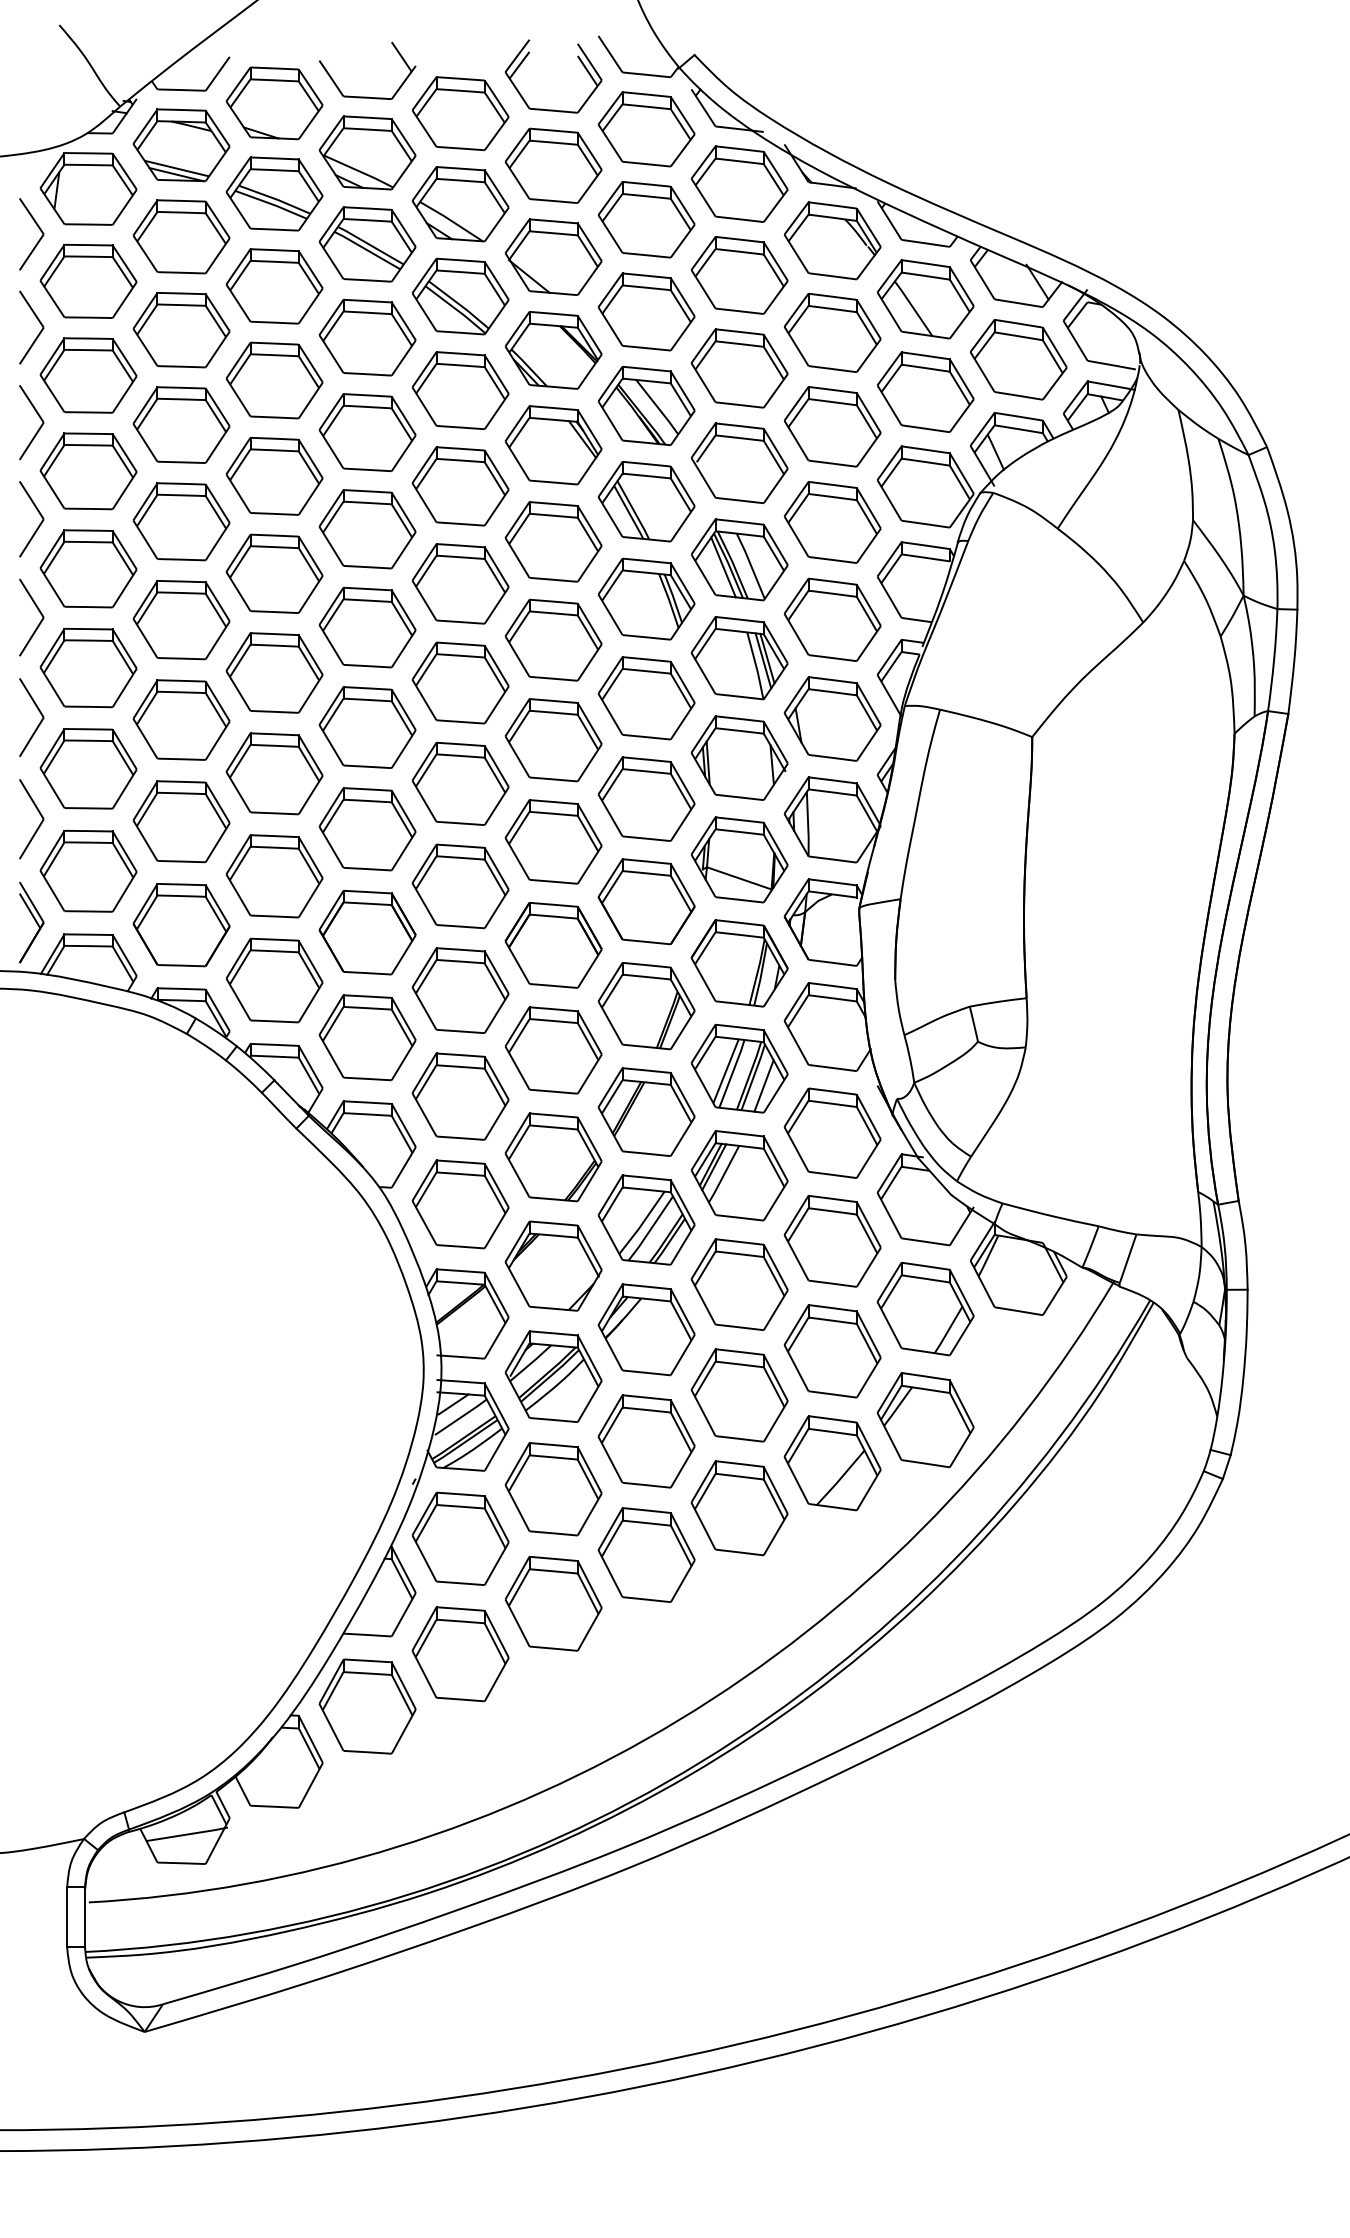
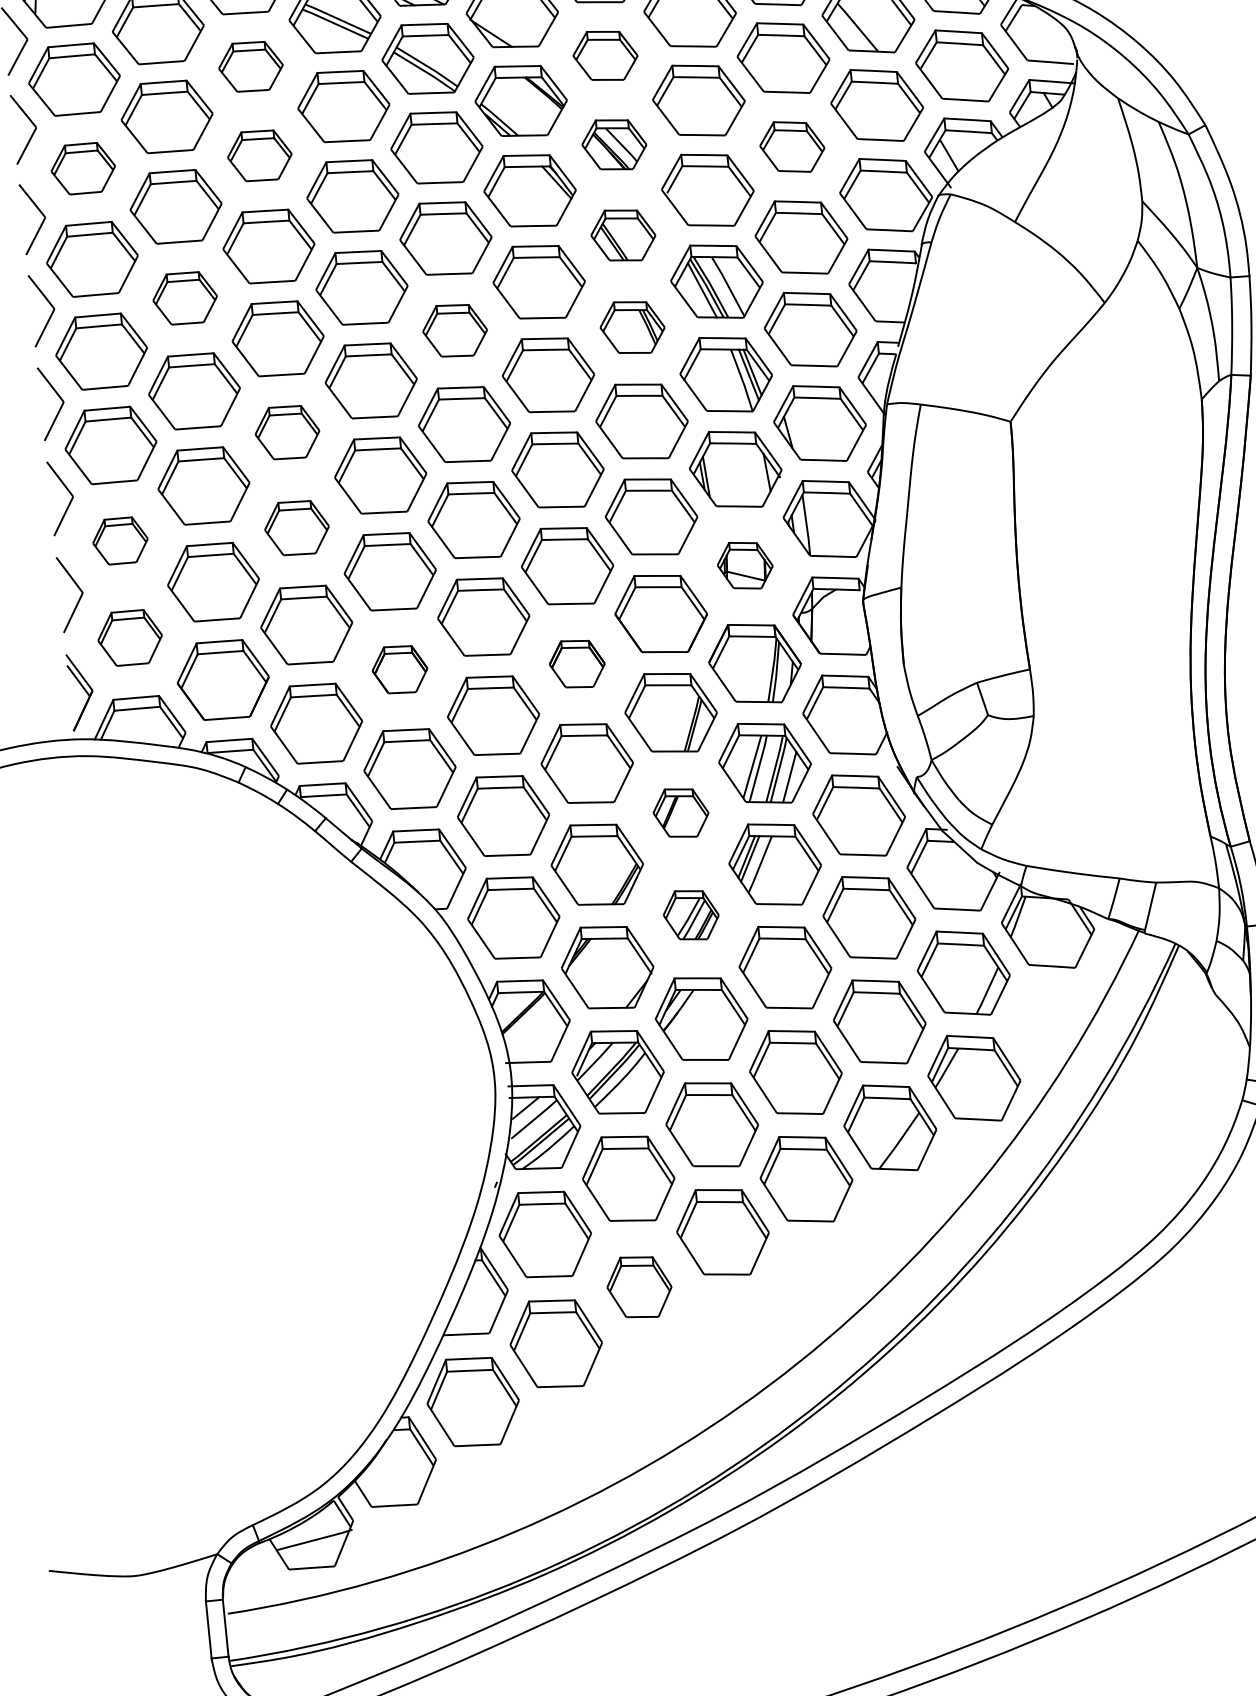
part: (274, 286) -> (250, 66), size x0.7
part: (646, 311) -> (605, 55), size x0.7
part: (88, 375) -> (83, 168), size x0.7
part: (274, 380) -> (259, 155), size x0.7
part: (646, 405) -> (614, 144), size x0.7
part: (832, 426) -> (792, 146), size x0.7
part: (646, 501) -> (623, 235), size x0.7
part: (181, 521) -> (185, 298), size x0.7
part: (460, 583) -> (454, 330), size x0.7
part: (646, 598) -> (632, 327), size x0.7
part: (274, 672) -> (287, 432), size x0.7
part: (88, 768) -> (120, 540), size x0.6
part: (274, 773) -> (296, 527), size x0.7
part: (739, 859) -> (745, 565), size x0.6
part: (88, 871) -> (130, 638), size x0.7
part: (367, 932) -> (399, 669), size x0.6
part: (553, 945) -> (577, 664), size x0.6
part: (646, 1111) -> (680, 812), size x0.6
part: (646, 1219) -> (691, 914), size x0.6
part: (553, 1603) -> (639, 1286), size x0.7

